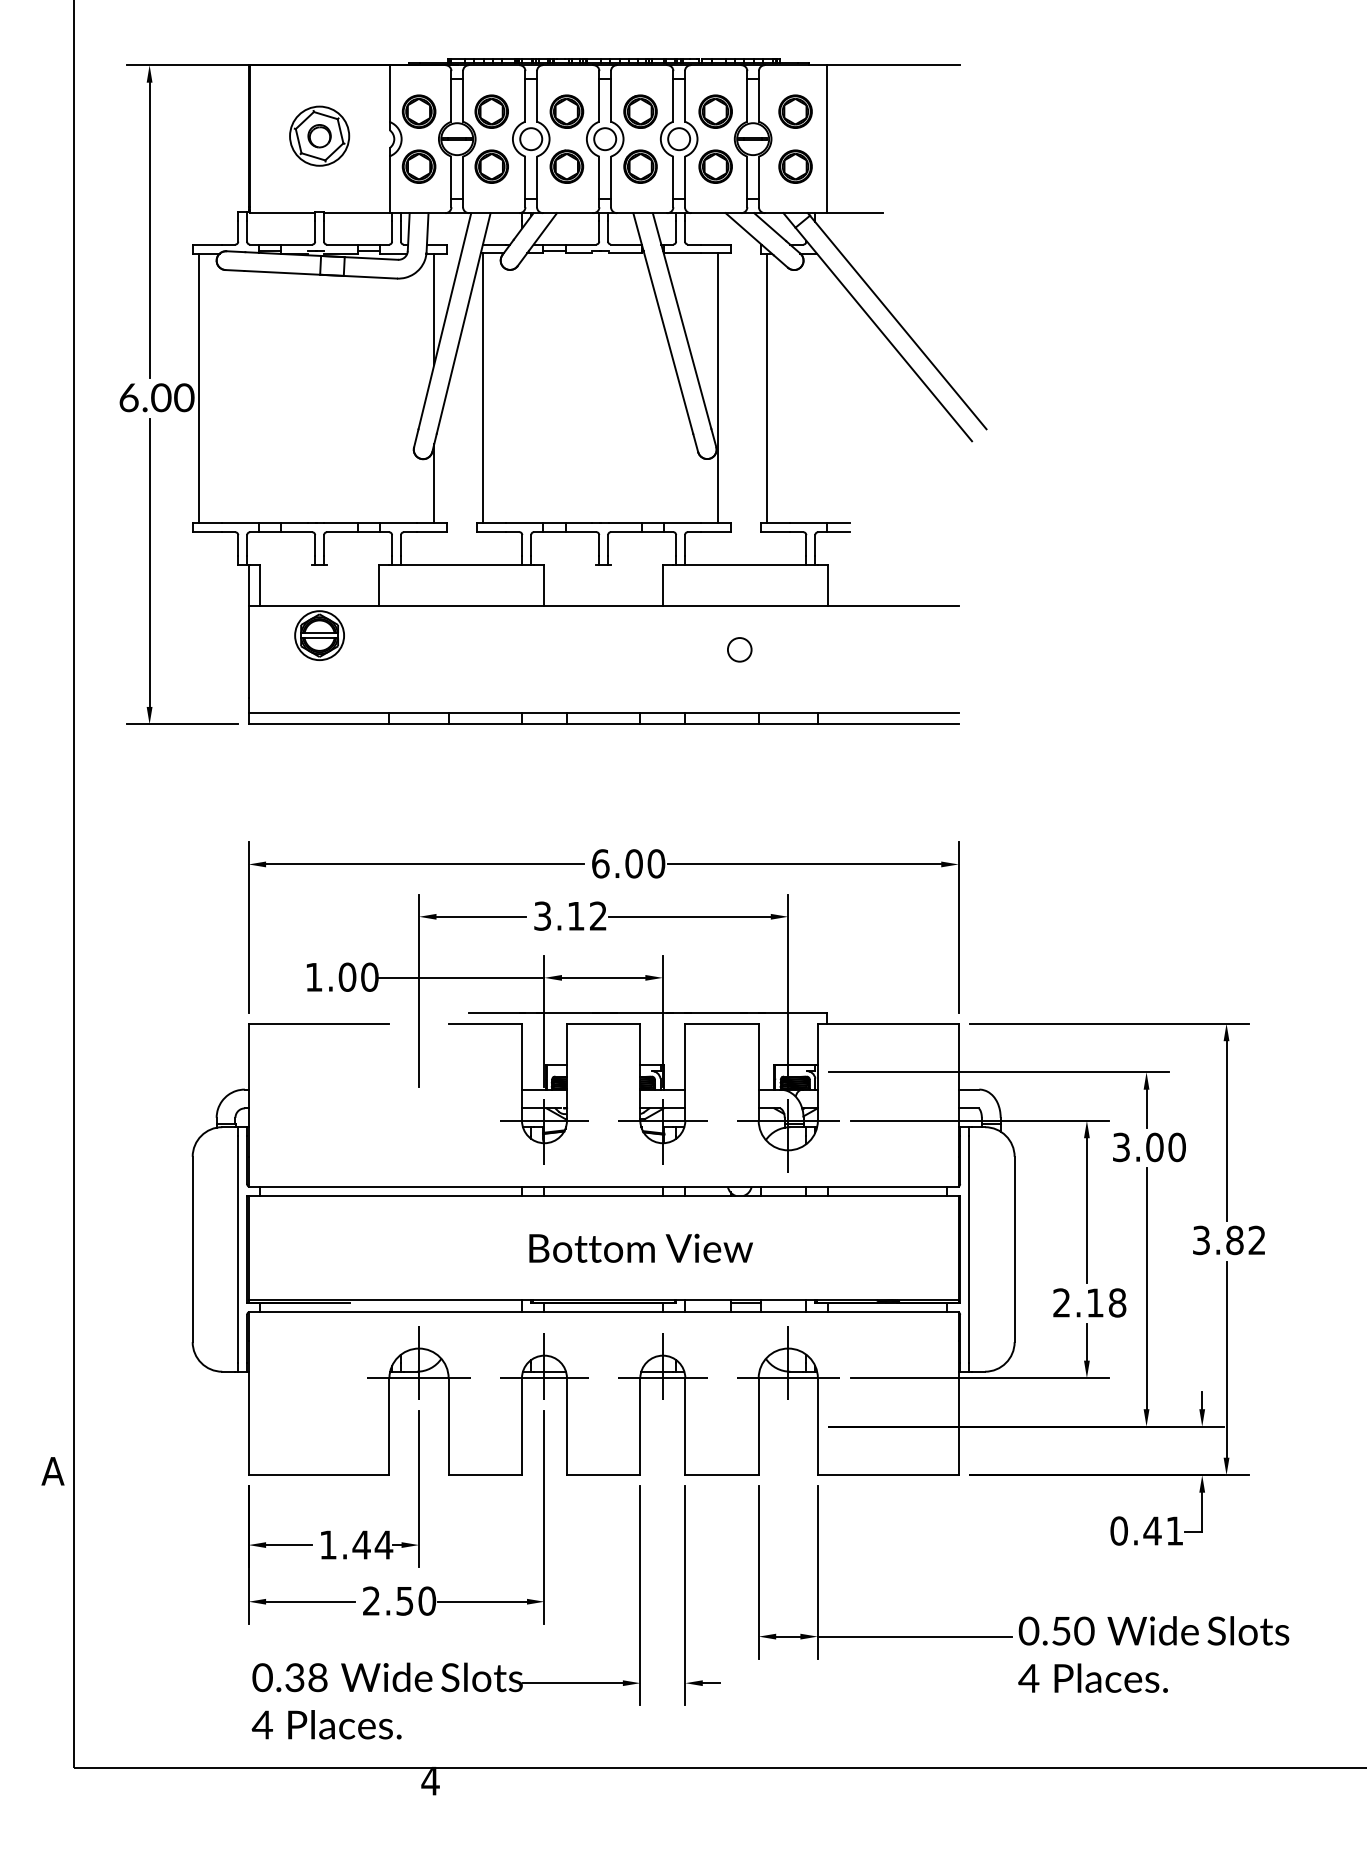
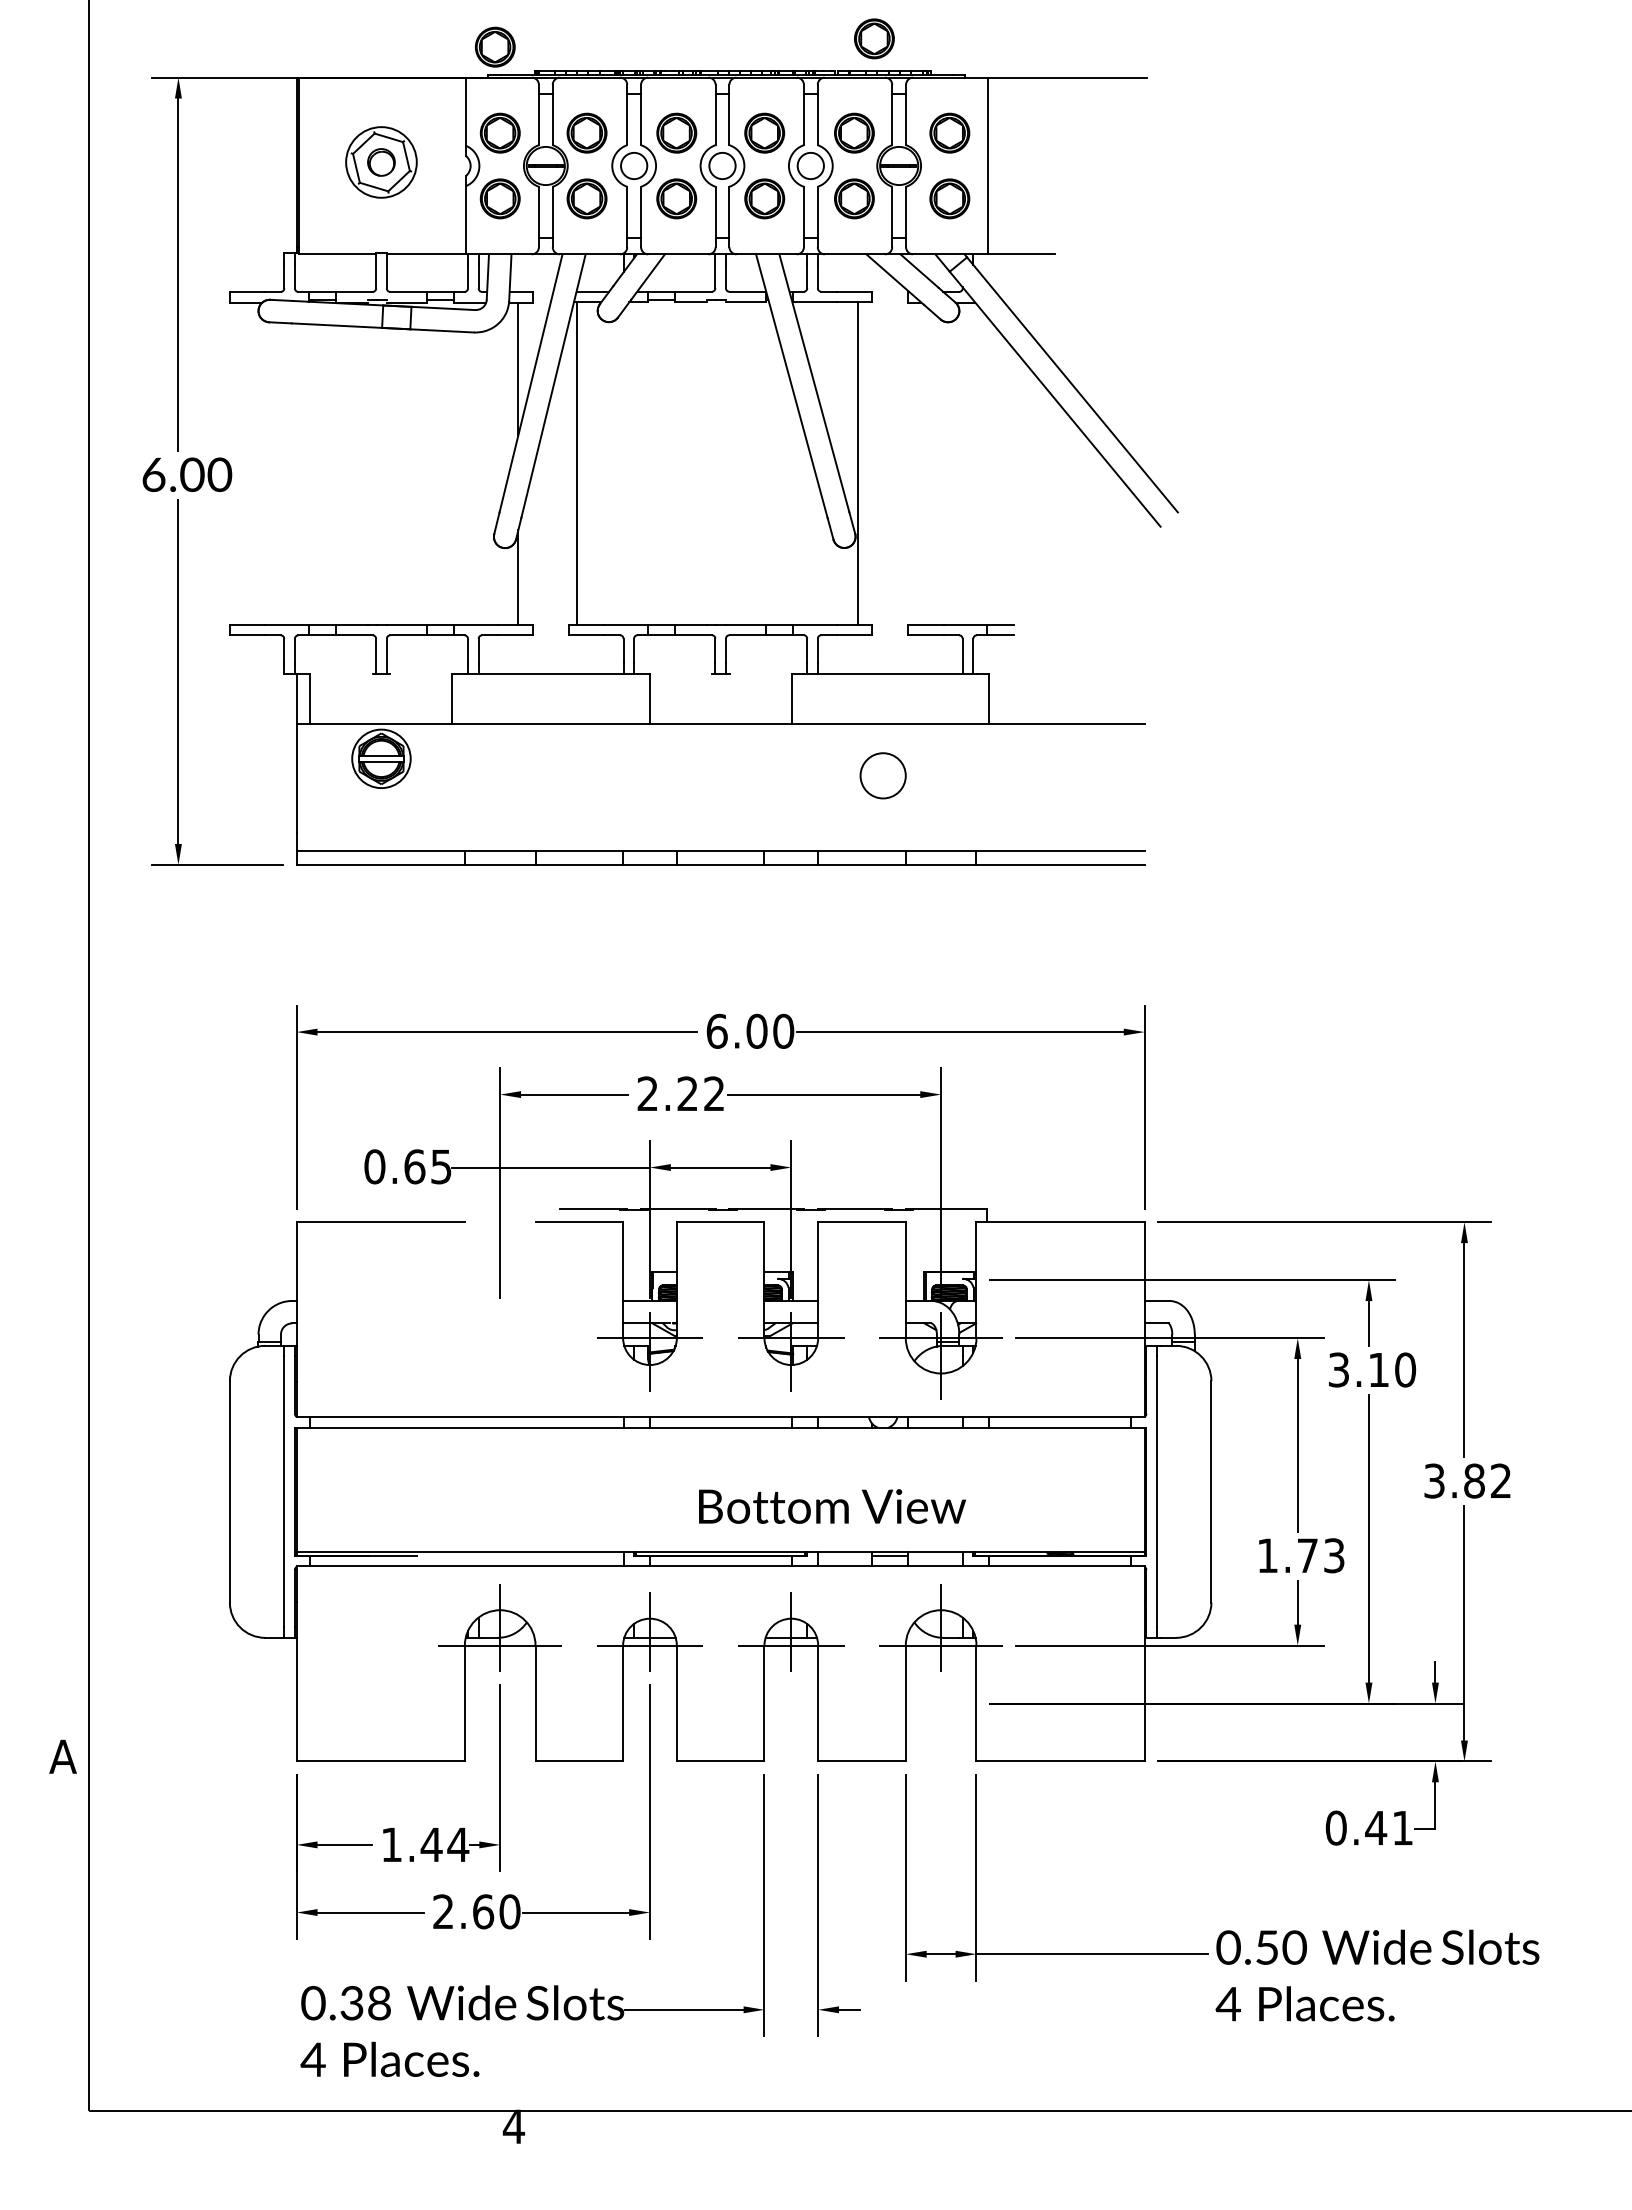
part: (732, 32) -> (874, 38), added
part: (414, 39) -> (494, 46), added
line: (199, 388) -> (237, 463), removed
line: (766, 388) -> (915, 463), removed
circle: (740, 649) -> (883, 775), size x1.6
text: (559, 915) -> (667, 1093), 3.12 -> 2.22
text: (341, 977) -> (407, 1166), 1.00 -> 0.65
text: (1154, 1146) -> (1378, 1369), 3.00 -> 3.10
text: (641, 1248) -> (832, 1506), moved
text: (1089, 1302) -> (1300, 1555), 2.18 -> 1.73
text: (405, 1600) -> (483, 1911), 2.50 -> 2.60

